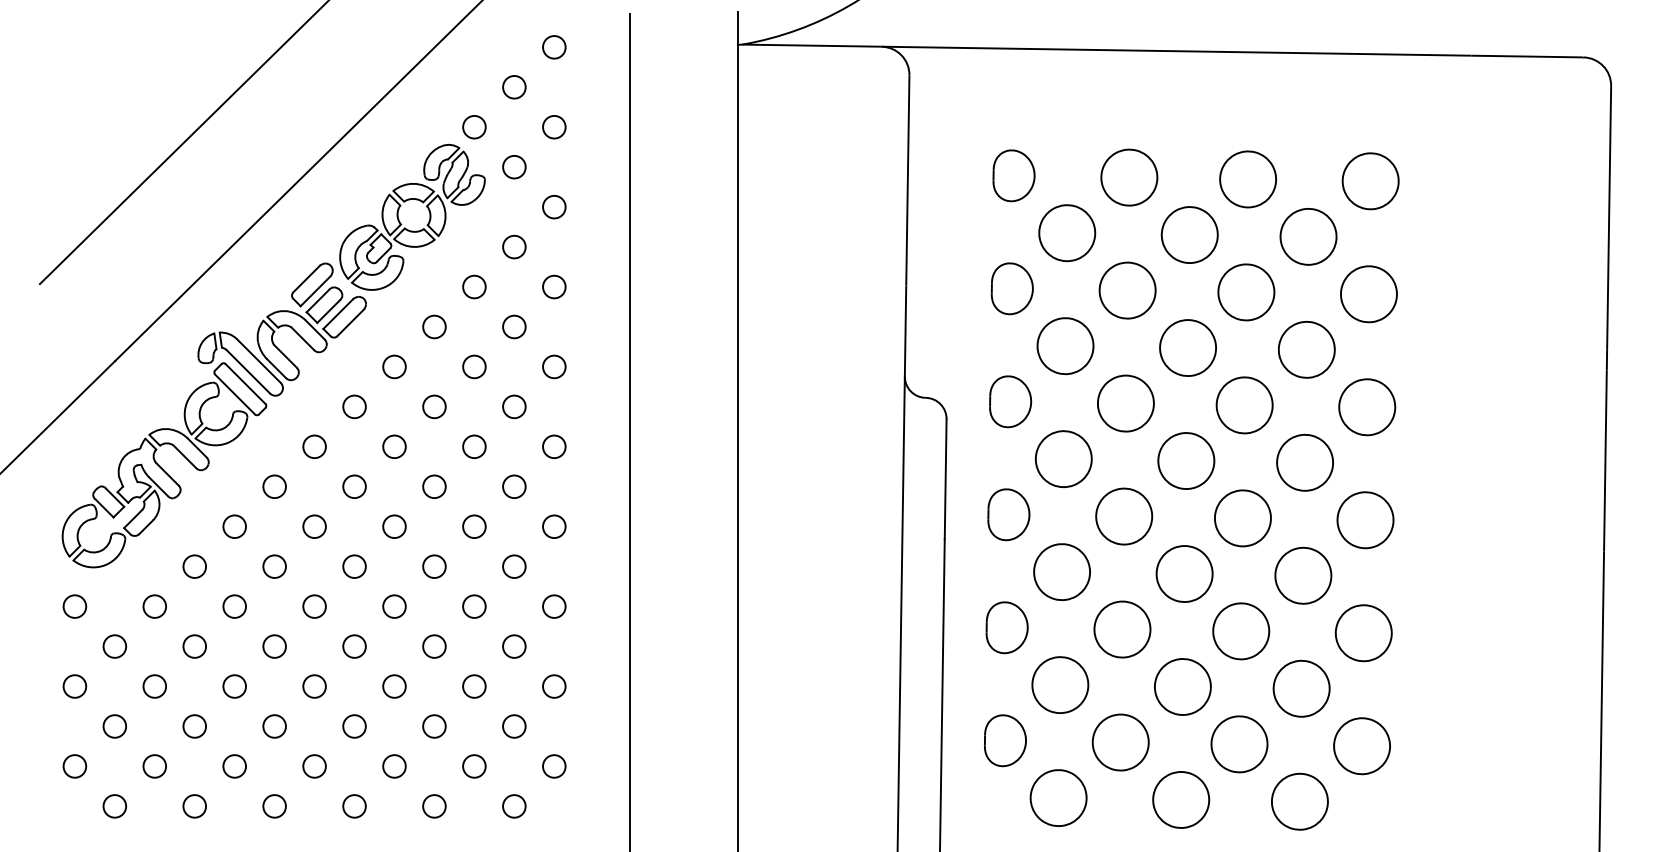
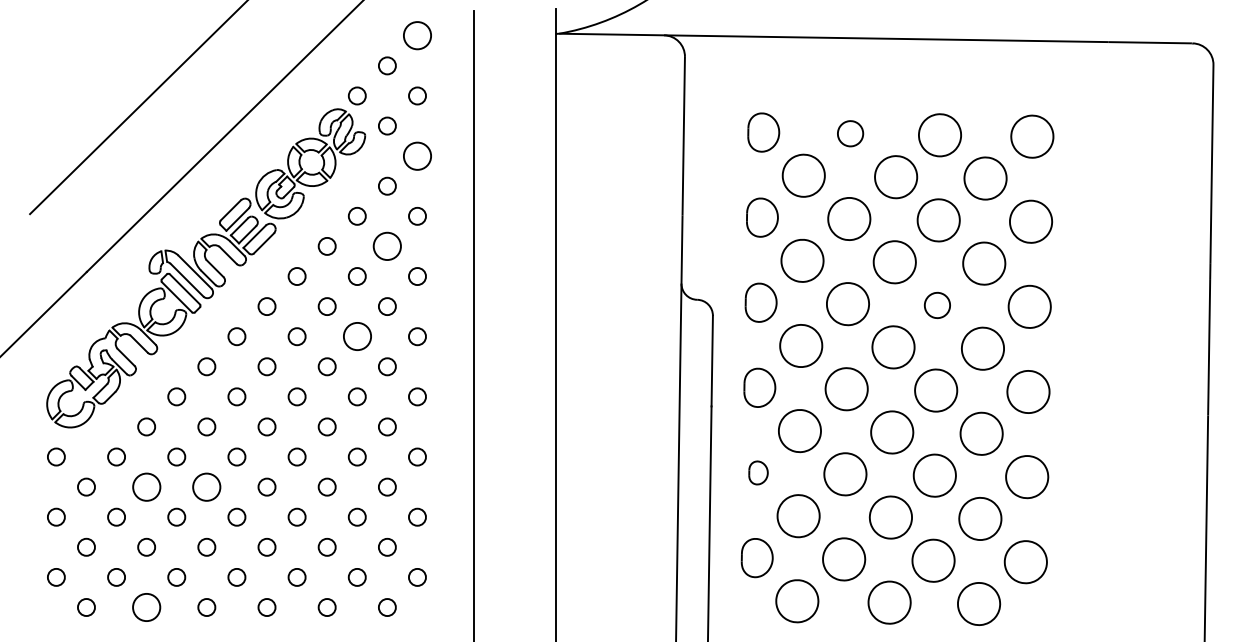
circle: (554, 46) -> (417, 35), size x1.6
part: (1129, 177) -> (850, 133), size x0.6
circle: (554, 206) -> (417, 155), size x1.6
circle: (514, 327) -> (387, 246), size x1.6
part: (1244, 405) -> (937, 305), size x0.6
circle: (473, 446) -> (356, 336), size x1.6
part: (1007, 627) -> (758, 472), size x0.6
circle: (194, 645) -> (146, 486), size x1.6
circle: (274, 645) -> (206, 486), size x1.6
circle: (194, 806) -> (146, 607), size x1.6

